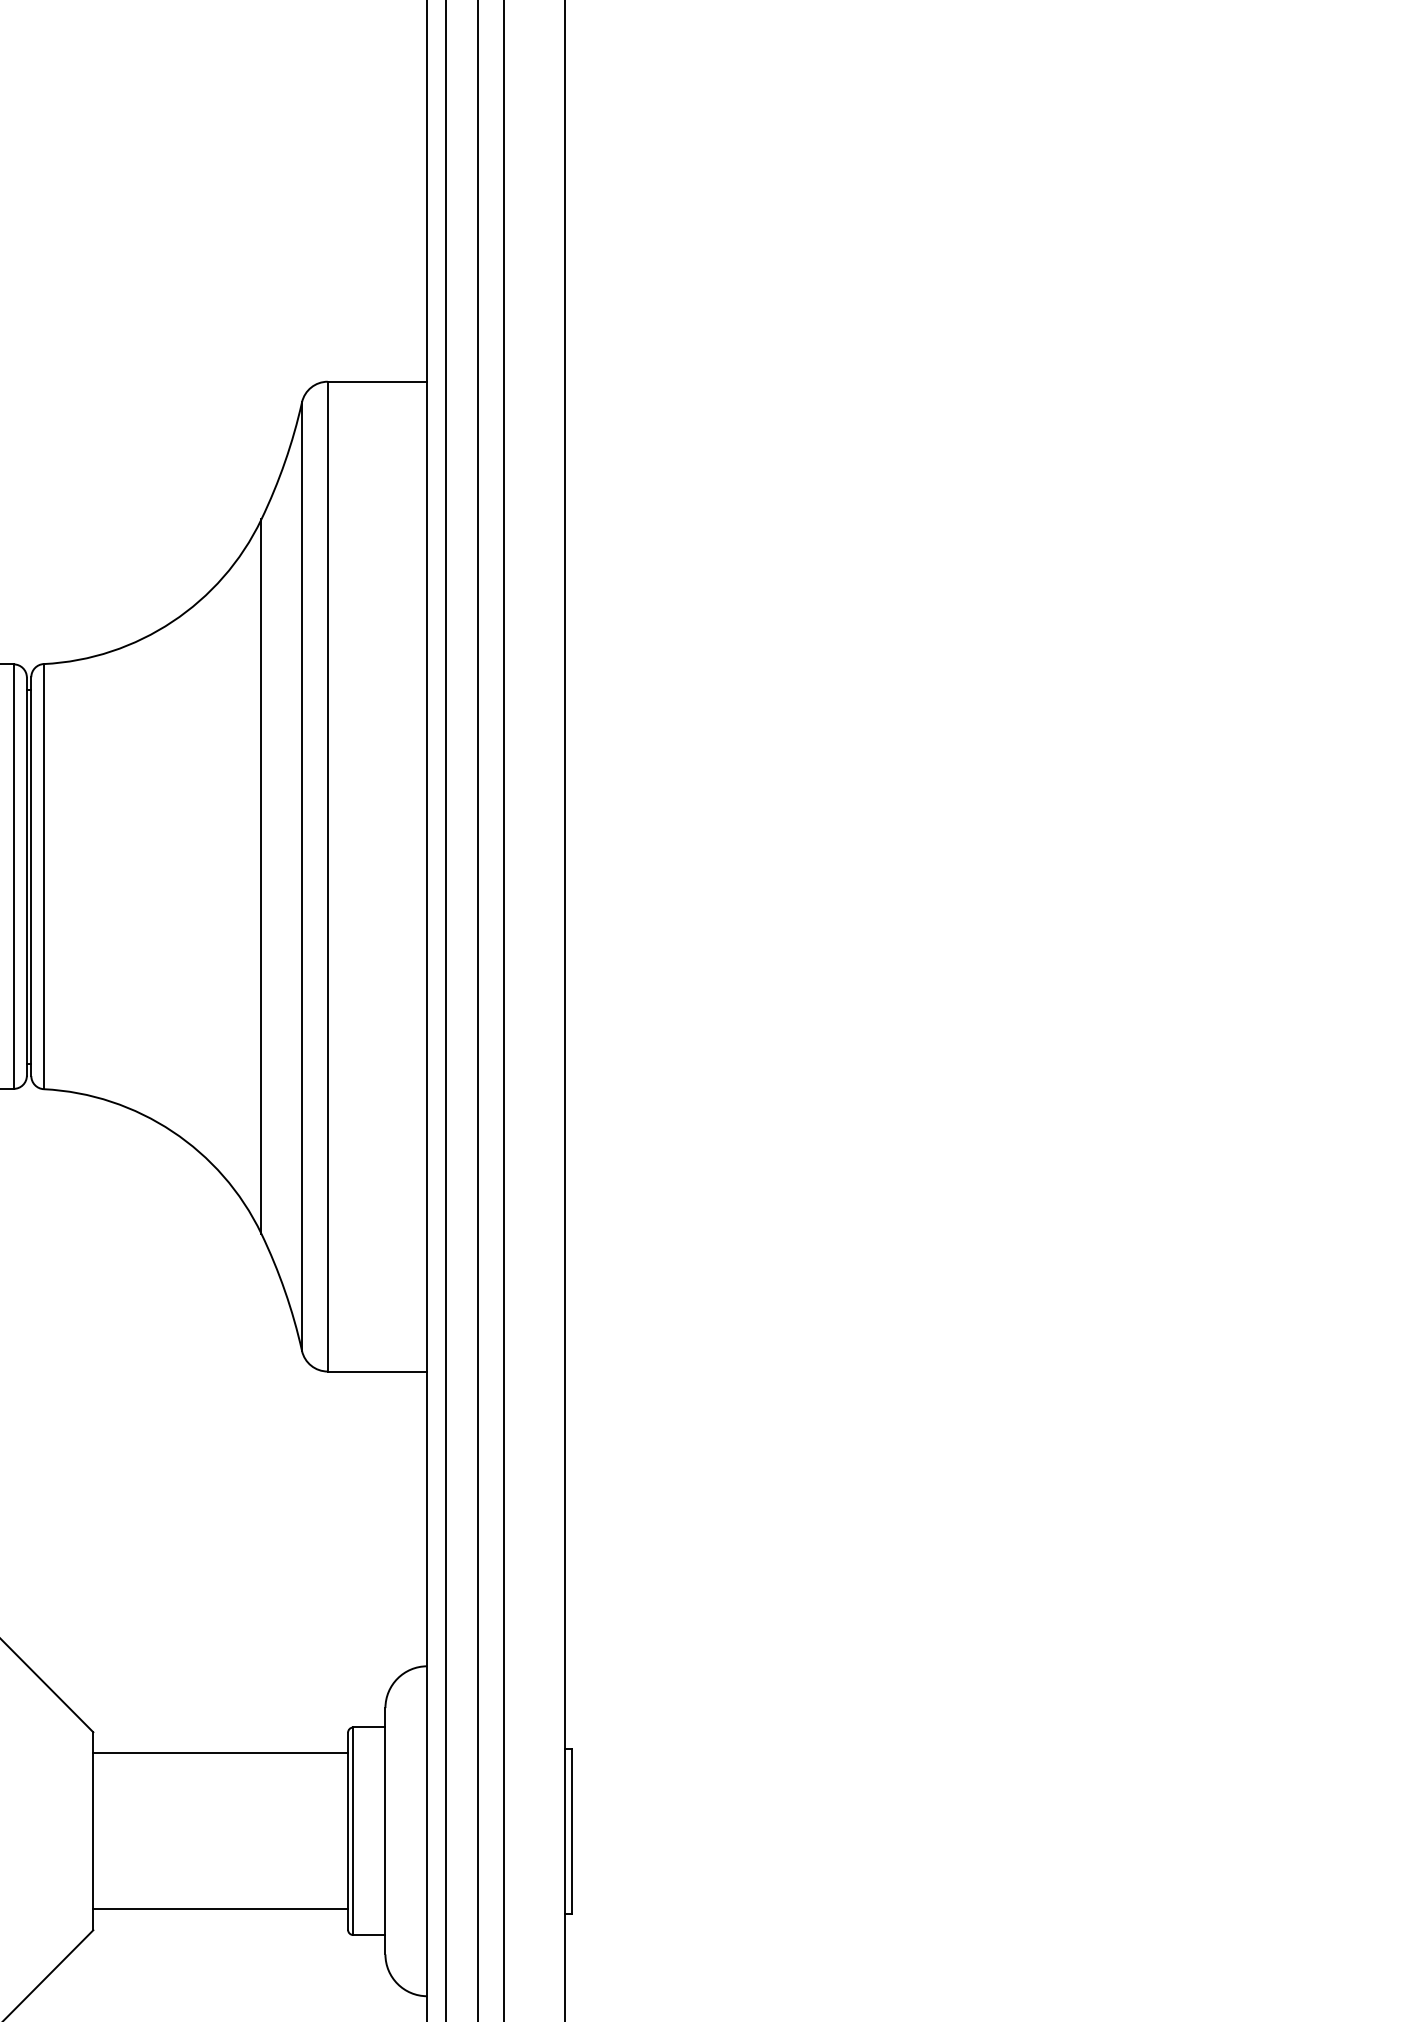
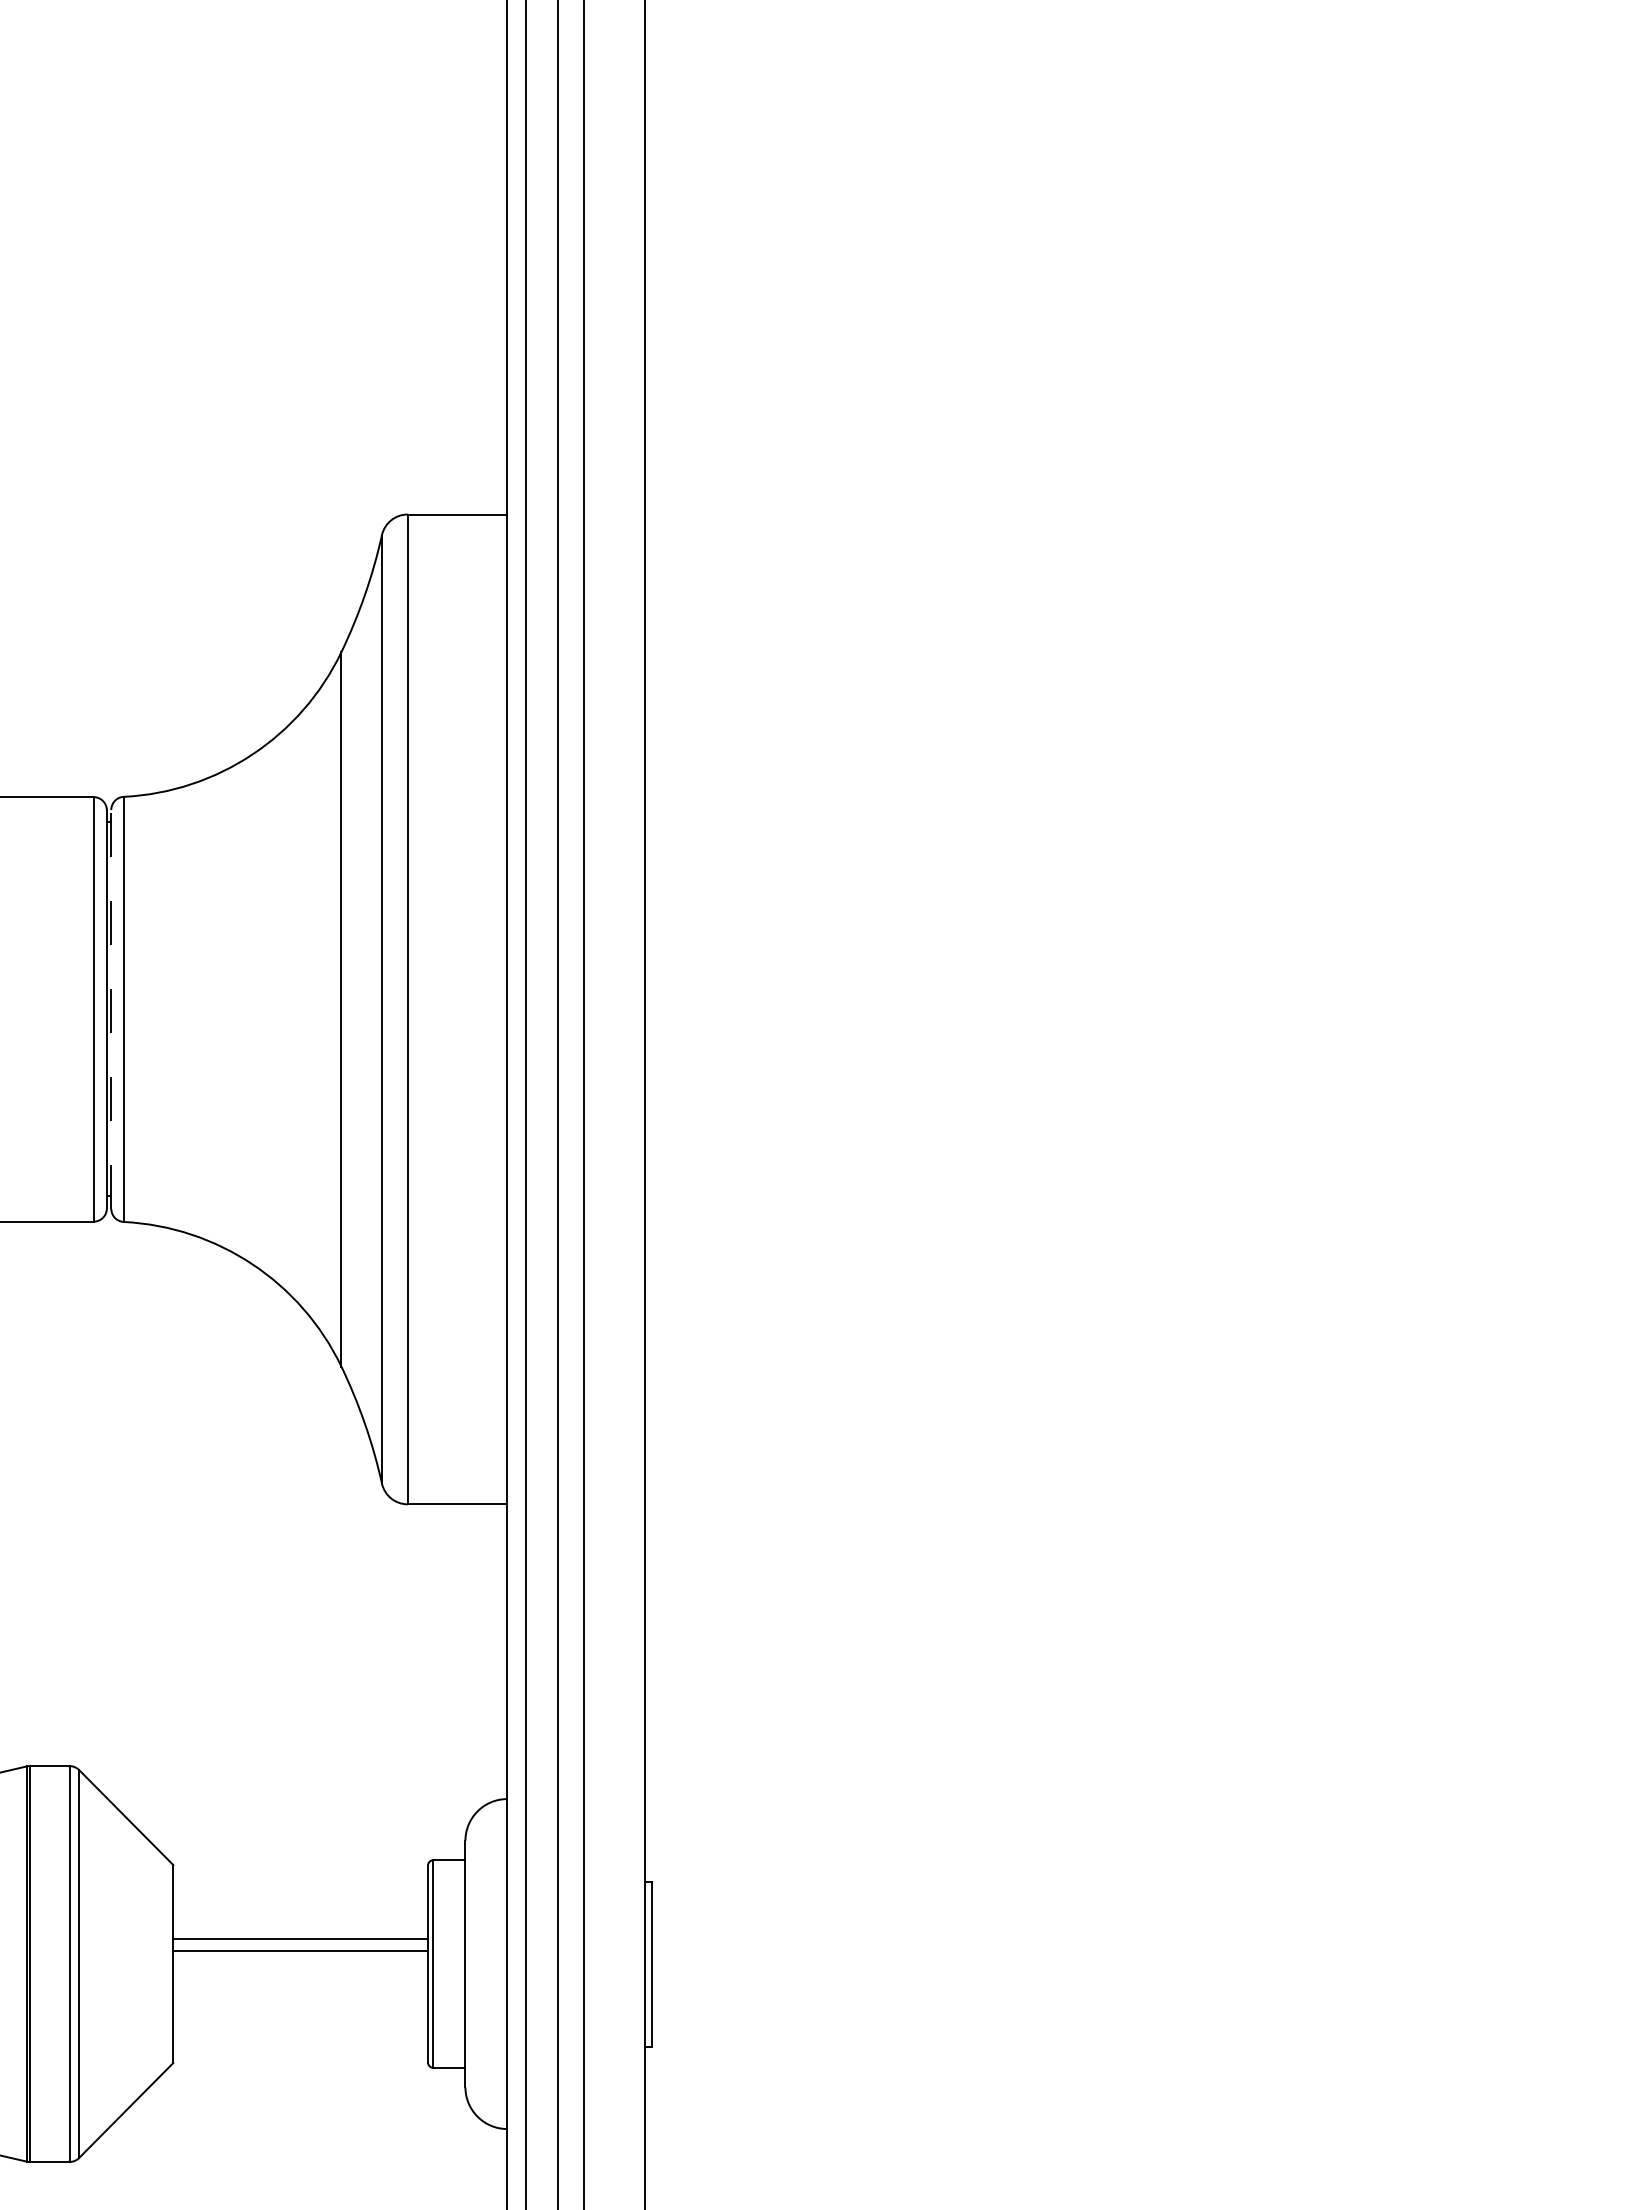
line: (31, 875) -> (111, 1008), solid -> dashed
line: (220, 1753) -> (300, 1939), moved
line: (220, 1908) -> (300, 1950), moved

